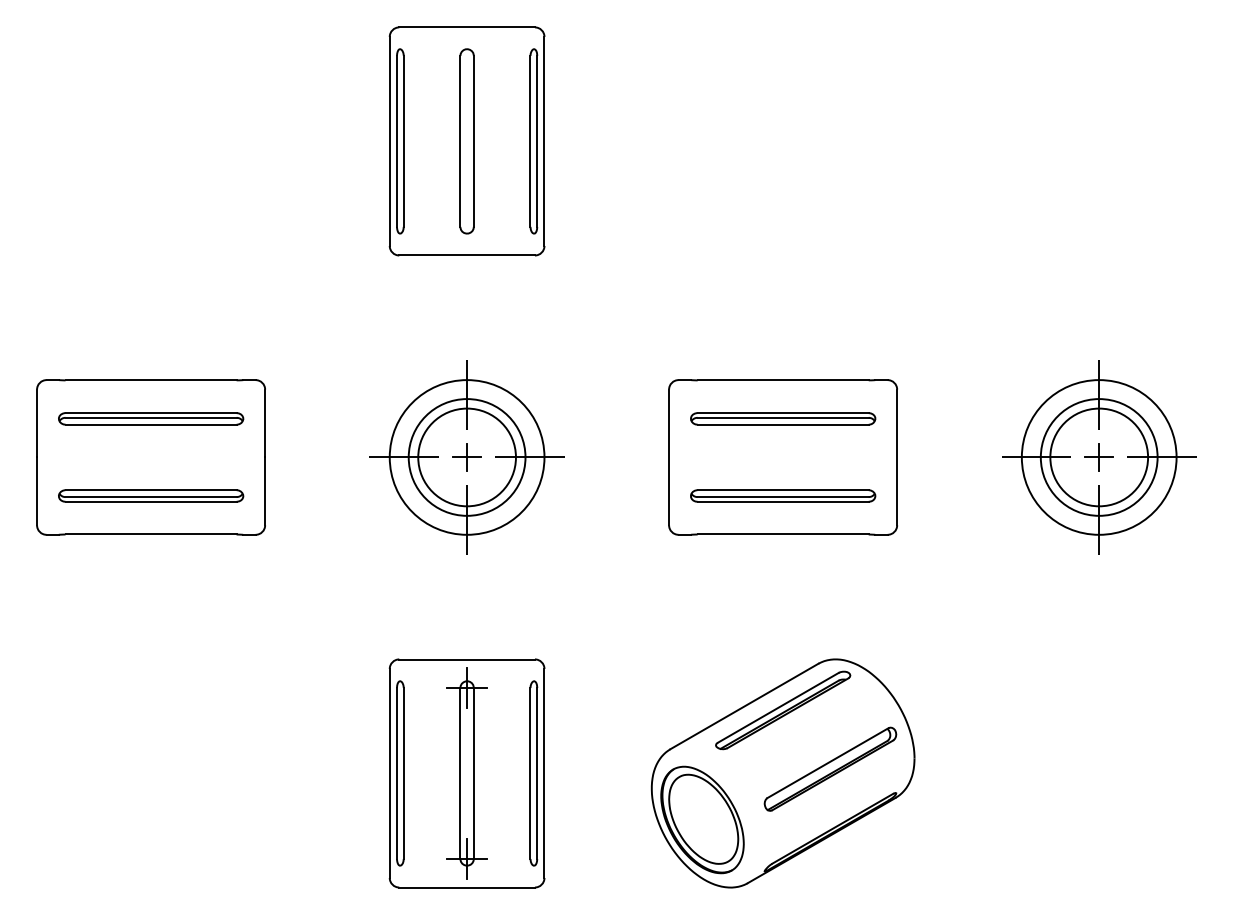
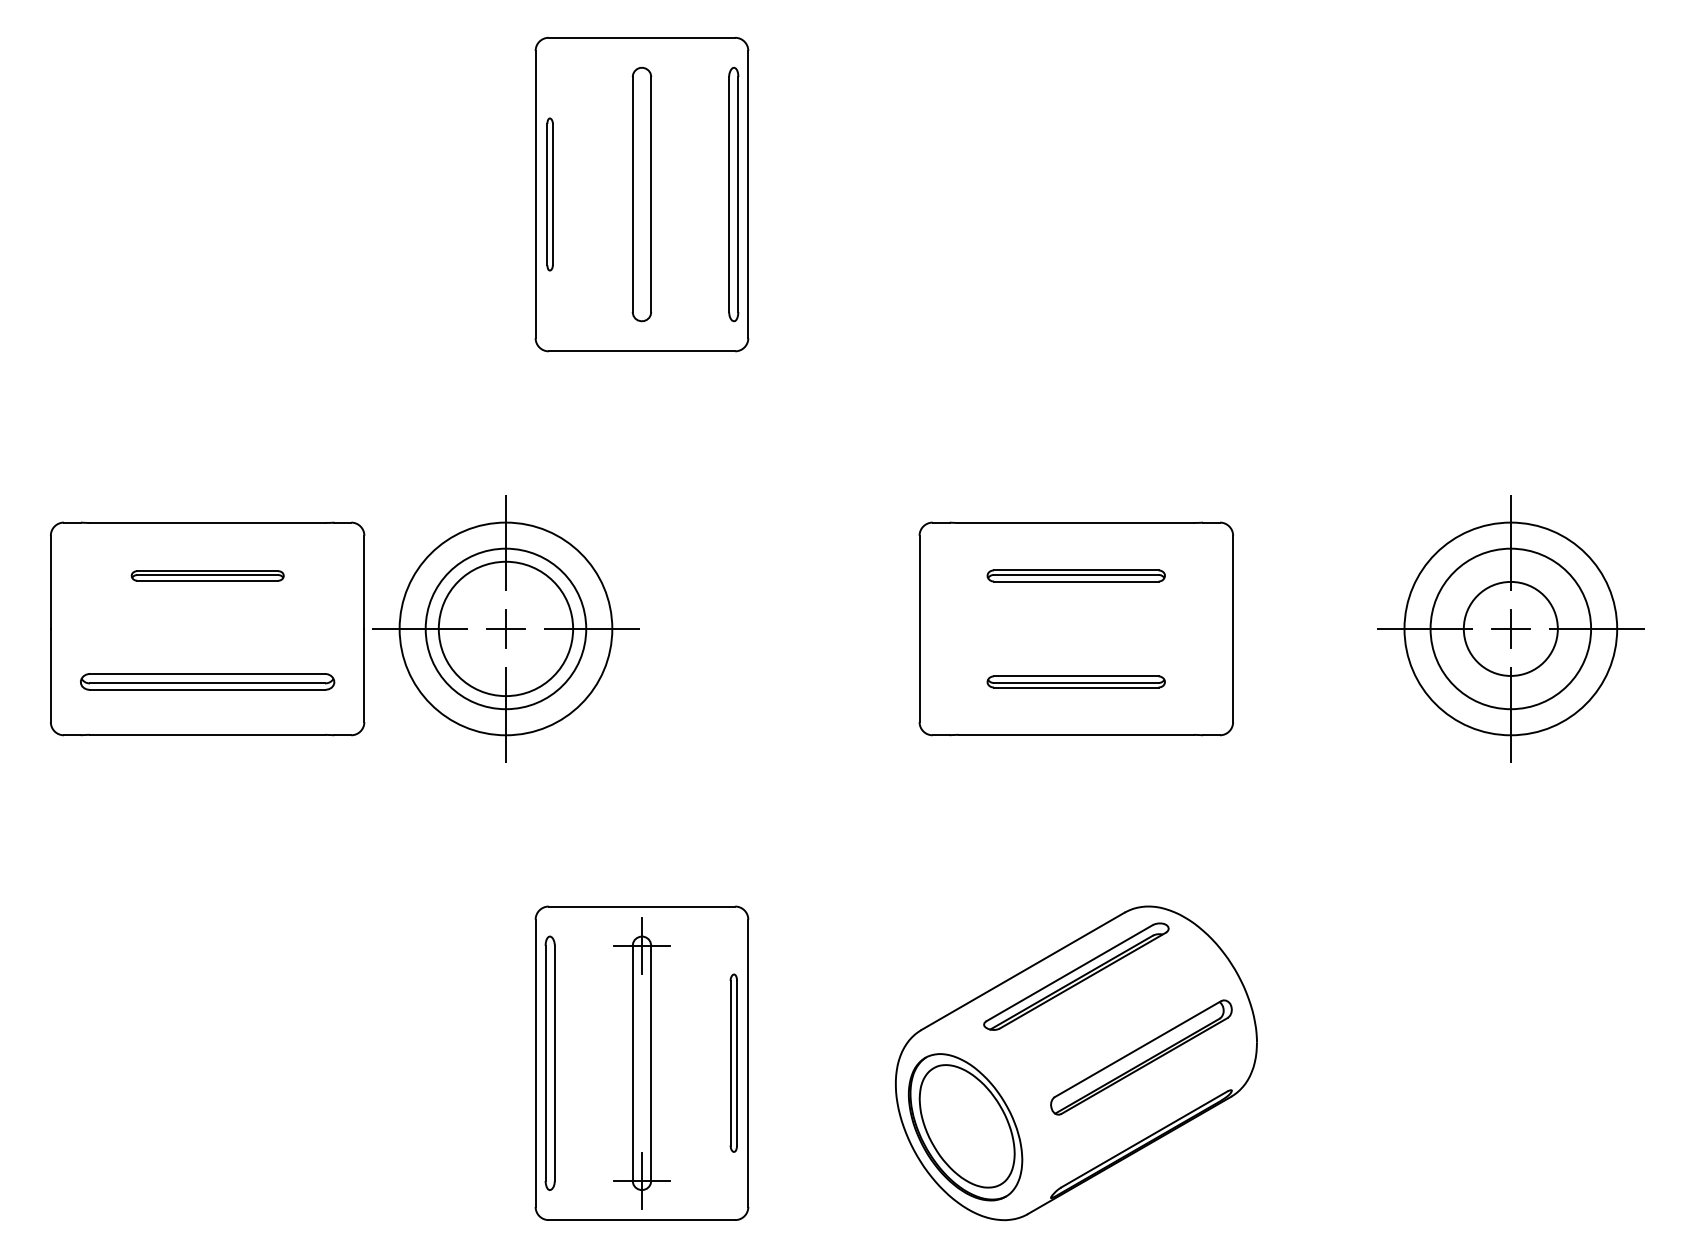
part: (399, 141) -> (549, 194), size x0.6
part: (151, 418) -> (207, 575), size x0.6
part: (782, 418) -> (1075, 575), size x0.7
part: (466, 457) -> (505, 628), moved
circle: (1098, 457) -> (1510, 628), size x0.7
part: (782, 495) -> (1075, 681), size x0.7
part: (533, 772) -> (733, 1062), size x0.7

